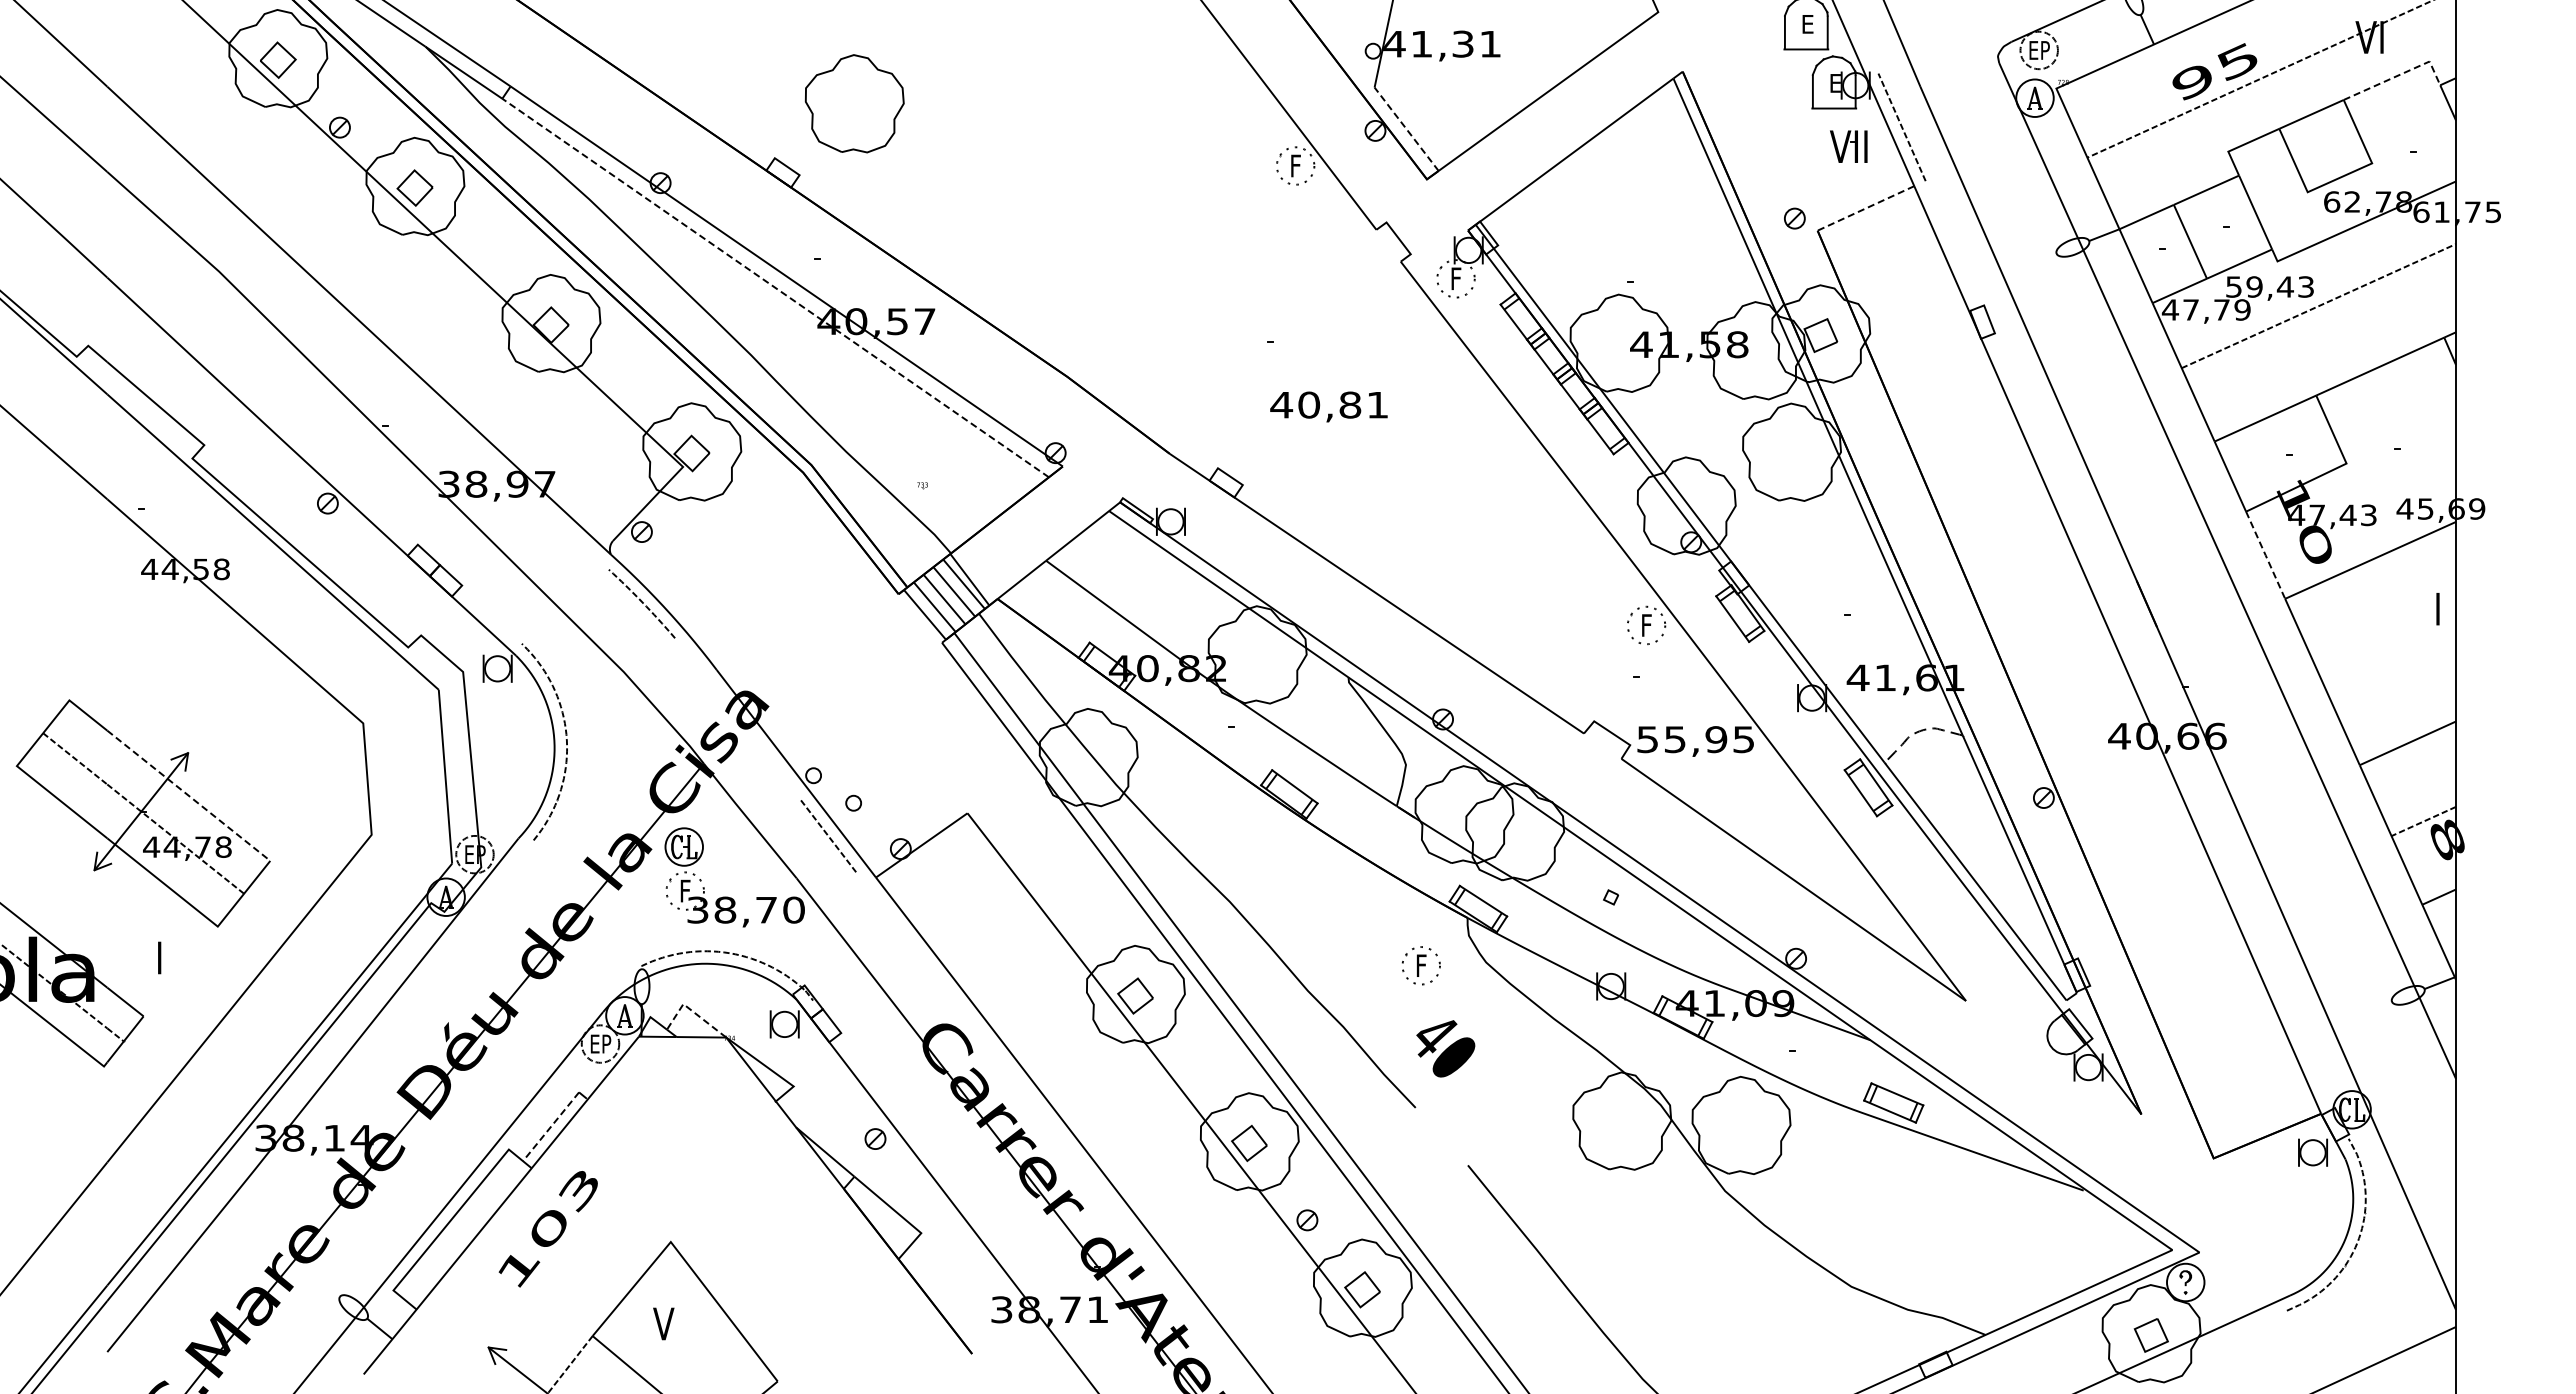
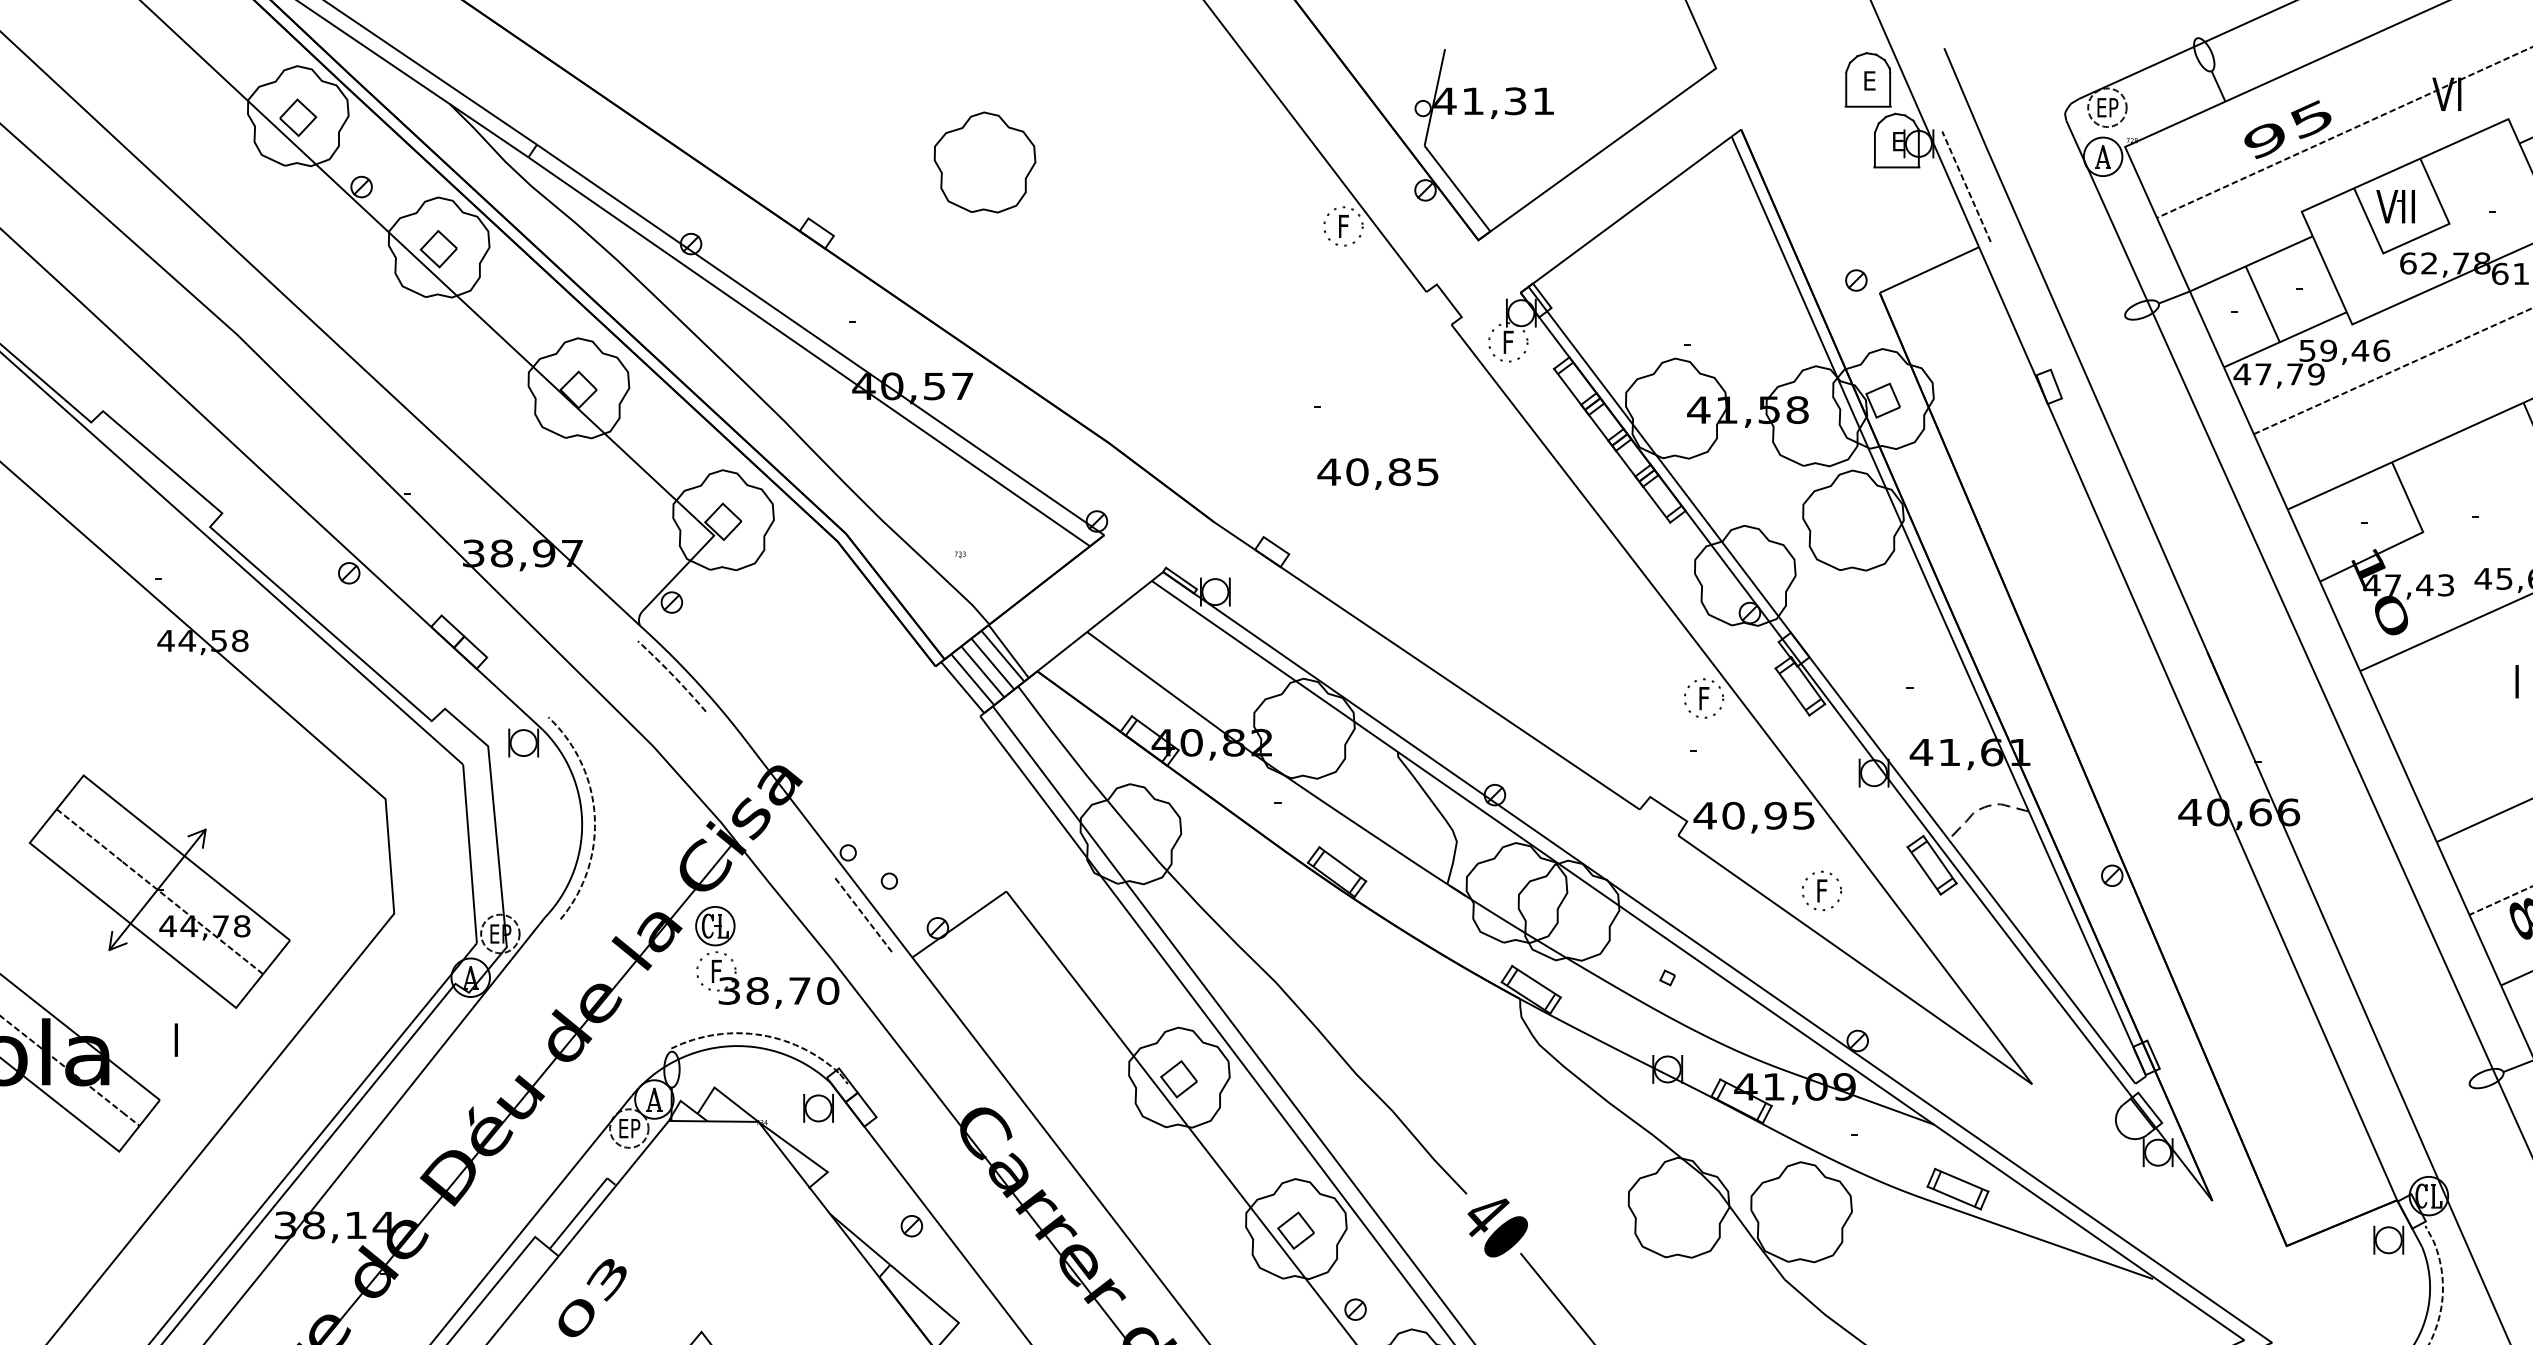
line: (2399, 74) -> (2477, 132), dashed -> solid
part: (854, 103) -> (984, 162), moved
line: (1406, 129) -> (1457, 188), dashed -> solid
part: (1848, 146) -> (2395, 206), moved
line: (1865, 208) -> (1928, 270), dashed -> solid
text: (2306, 286) -> (2382, 350), 59,43 -> 59,46
line: (775, 287) -> (809, 351), dashed -> solid
text: (1377, 405) -> (1427, 472), 40,81 -> 40,85
line: (2265, 555) -> (2339, 626), dashed -> solid
text: (1661, 739) -> (1719, 815), 55,95 -> 40,95
line: (189, 796) -> (207, 874), dashed -> solid
part: (1421, 965) -> (1822, 890), moved
line: (691, 1010) -> (722, 1094), dashed -> solid
text: (1445, 1048) -> (1497, 1227), moved
line: (550, 1127) -> (577, 1214), dashed -> solid

